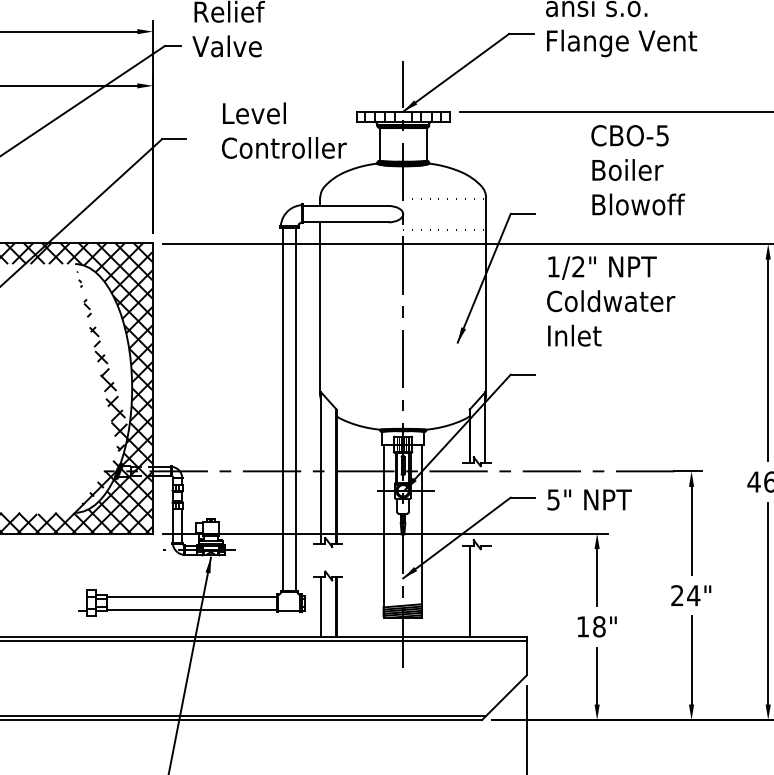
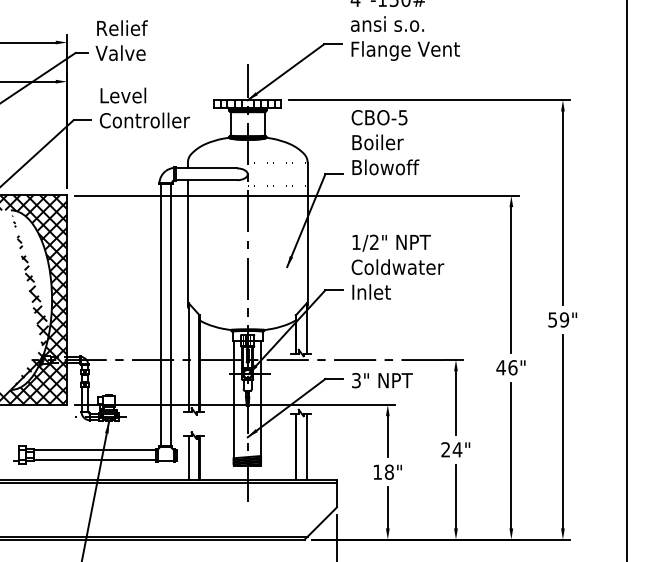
text: (283, 129) -> (144, 107), moved
text: (638, 170) -> (385, 142), moved
text: (610, 300) -> (397, 266), moved
text: (553, 499) -> (356, 380), 5" -> 3"
line: (485, 591) -> (307, 446), added

